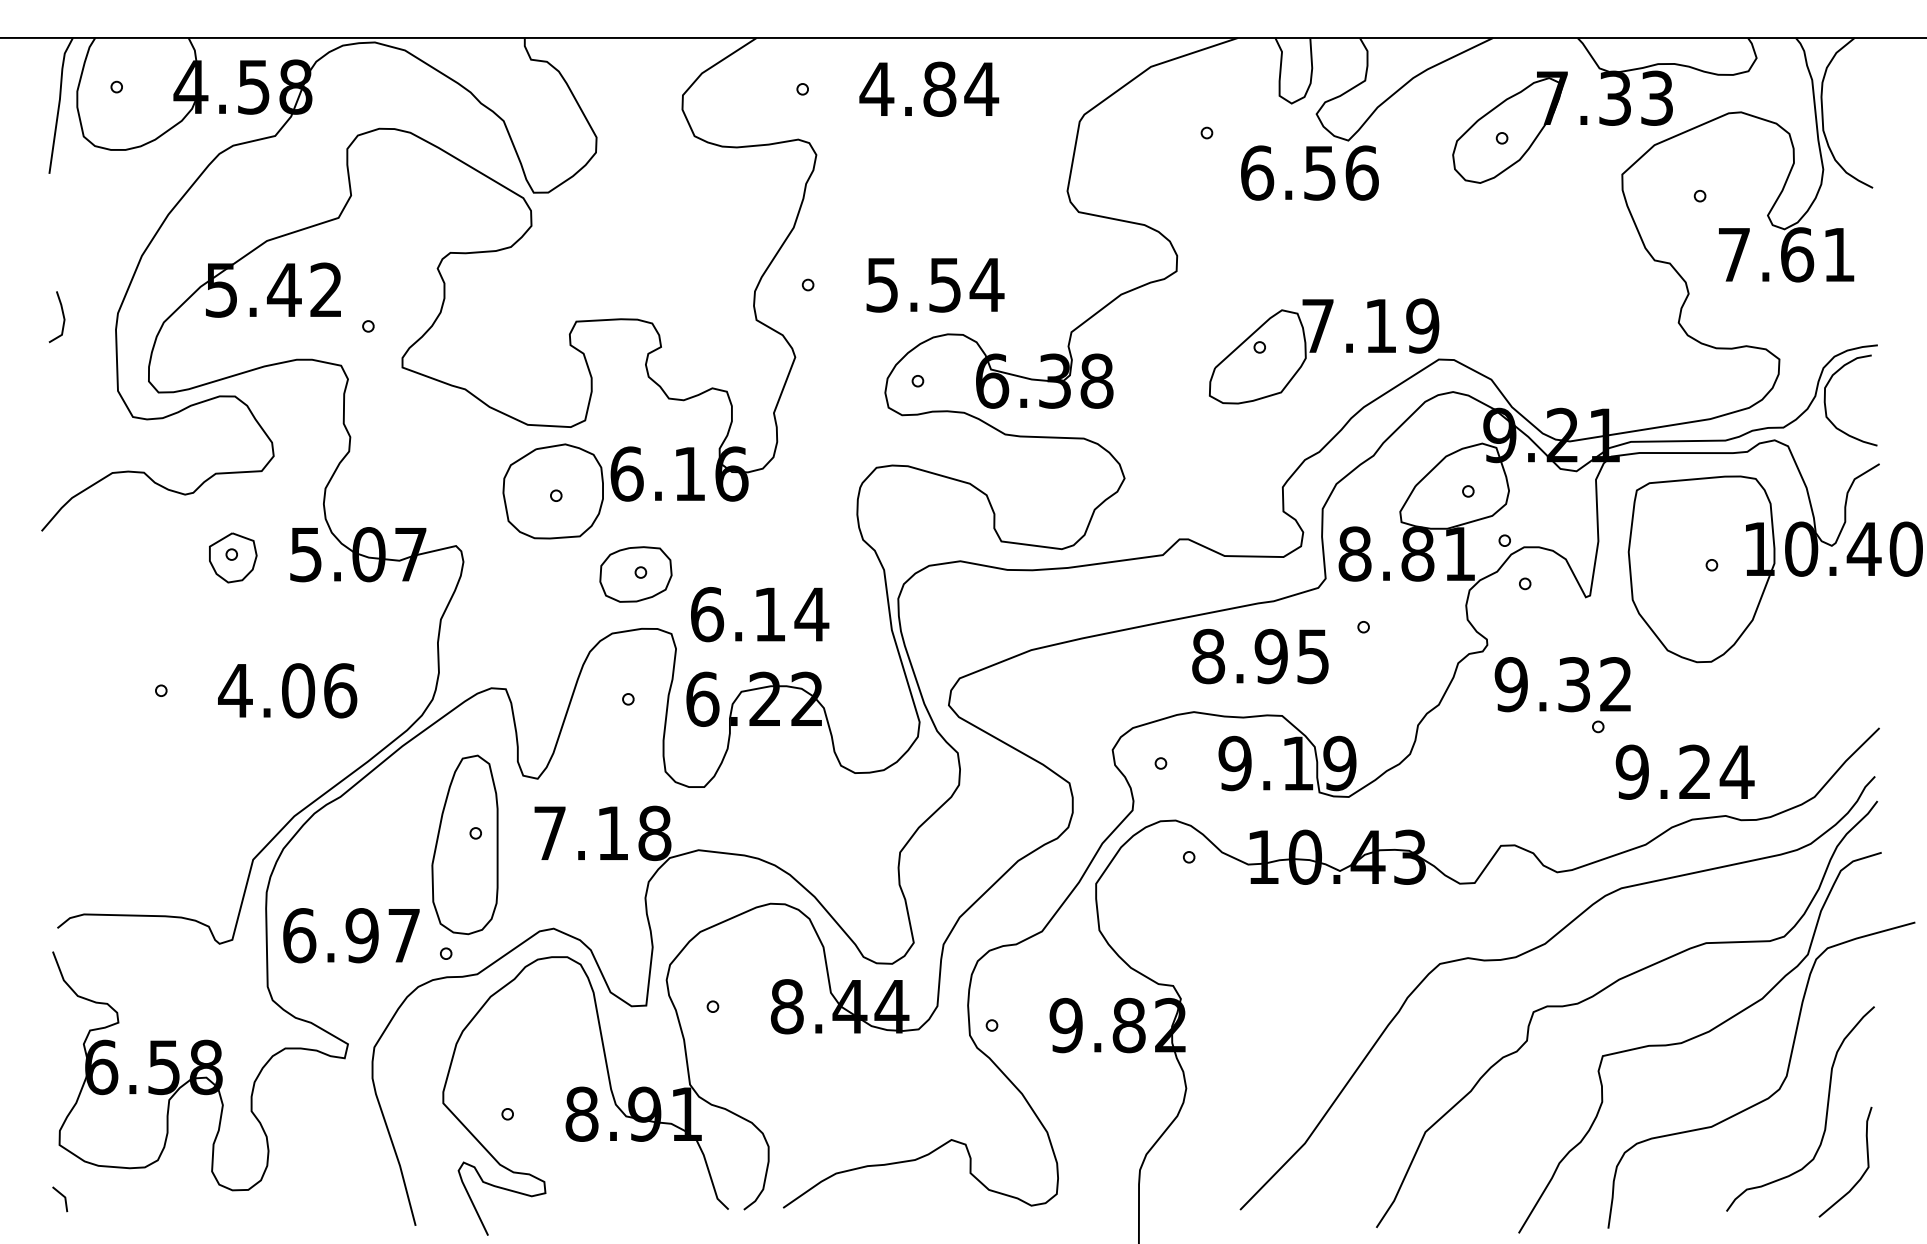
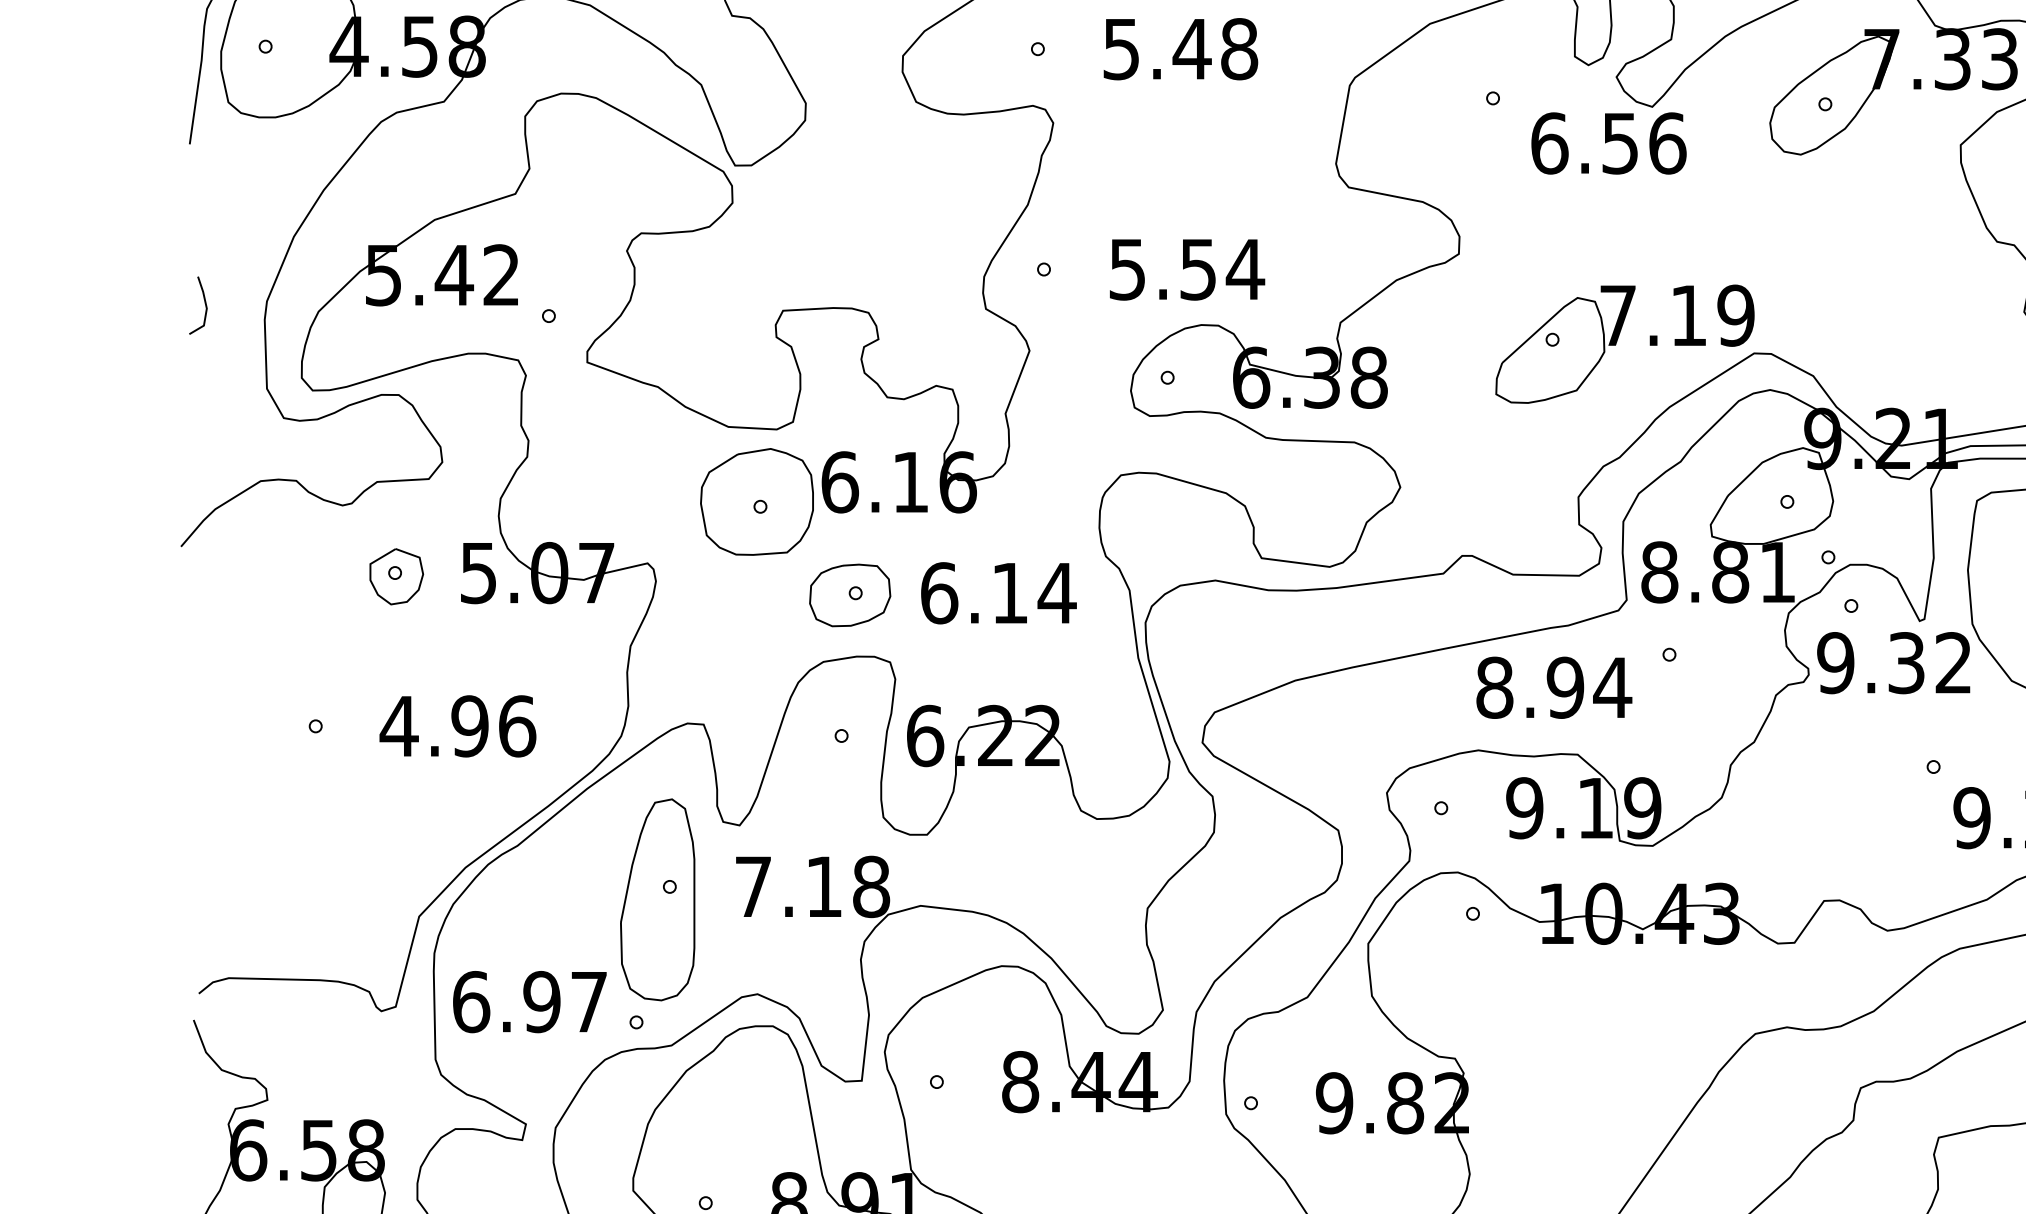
text: (929, 88) -> (1180, 48), 4.84 -> 5.48
text: (760, 614) -> (999, 593), moved
text: (1312, 656) -> (1611, 687), 8.95 -> 8.94
text: (1562, 684) -> (1893, 662), moved
text: (298, 690) -> (470, 726), 4.06 -> 4.96

